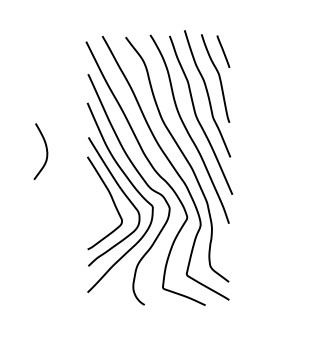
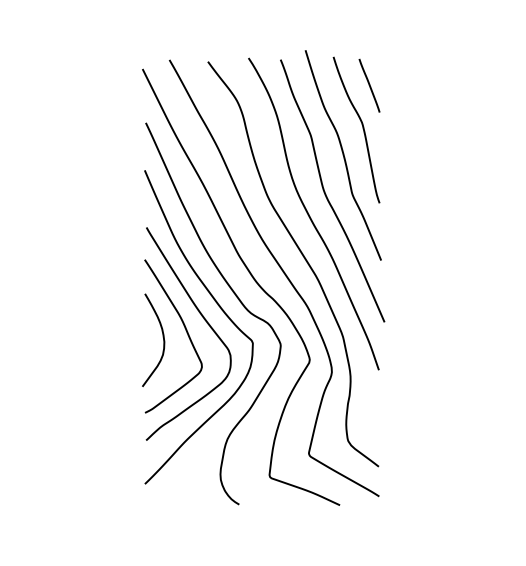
curve: (45, 148) -> (161, 335), moved

